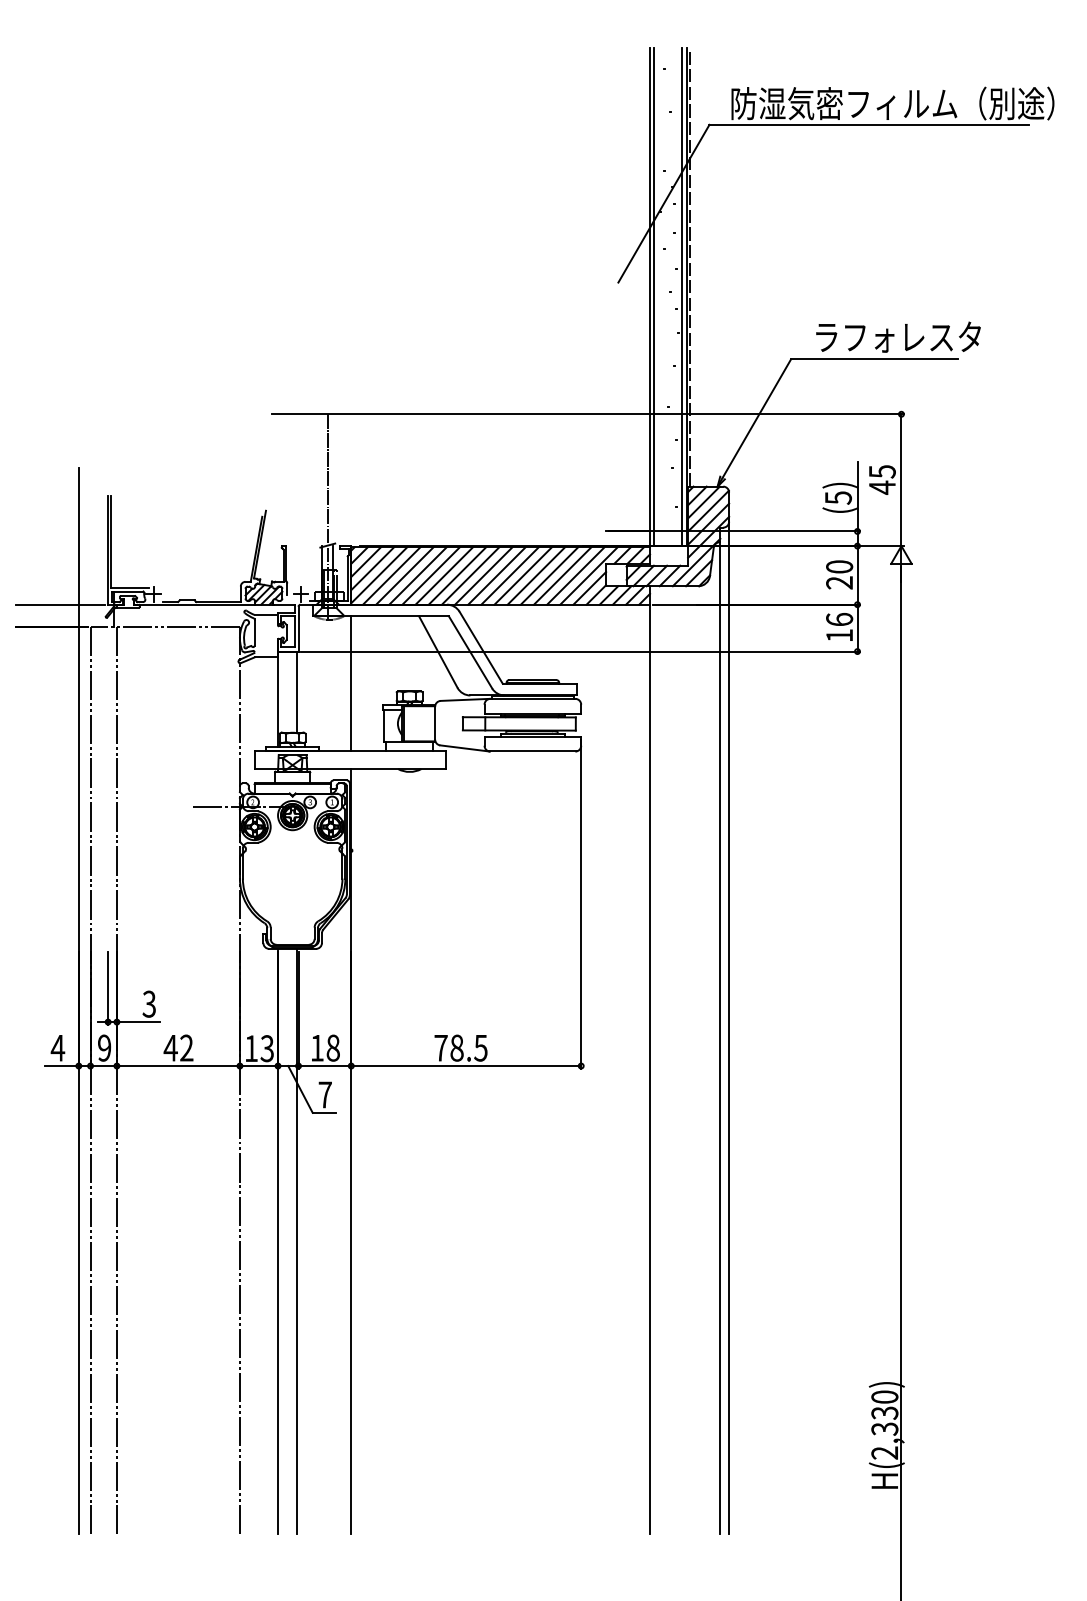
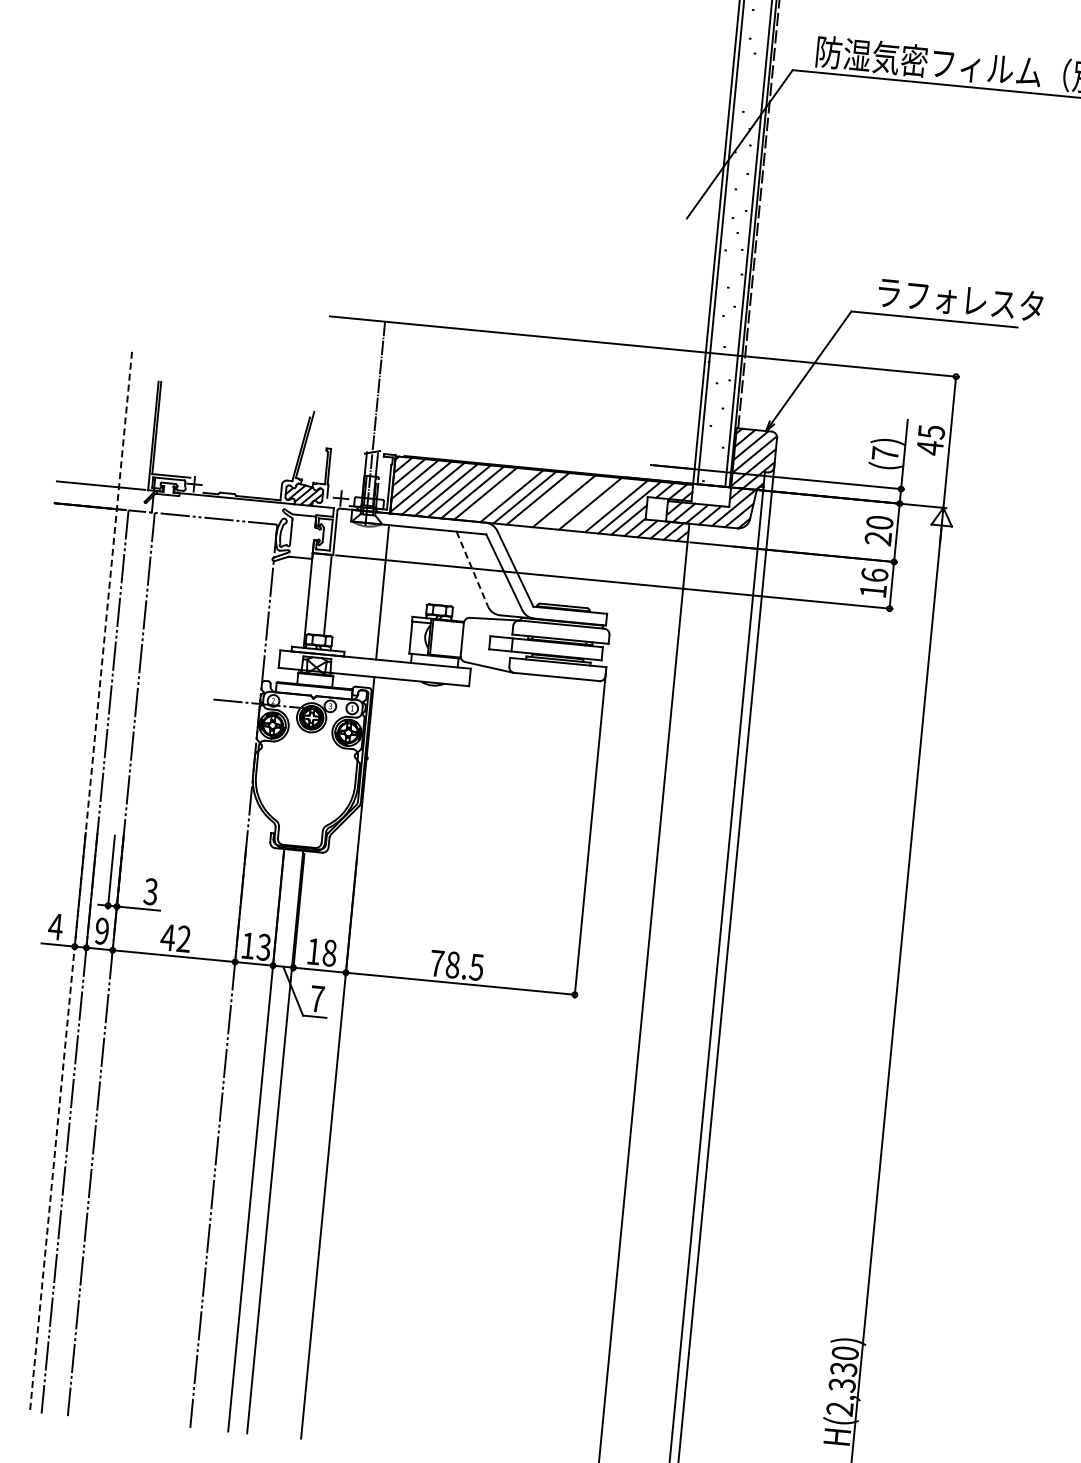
text: (838, 497) -> (885, 453), (5) -> (7)
line: (457, 575) -> (498, 494), removed
line: (509, 575) -> (550, 499), removed
line: (536, 575) -> (577, 502), removed
line: (562, 575) -> (603, 504), removed
line: (438, 652) -> (472, 569), solid -> dashed
line: (78, 1001) -> (80, 882), solid -> dashed

